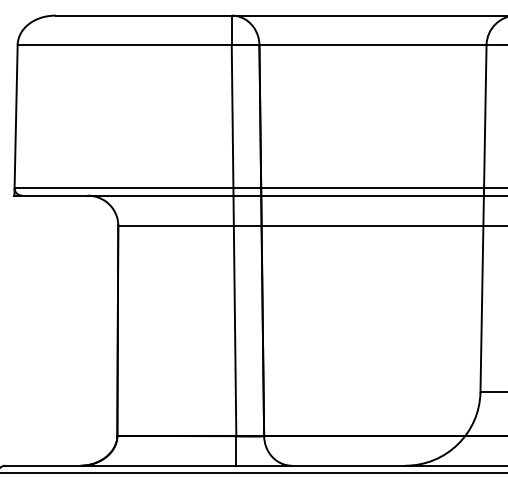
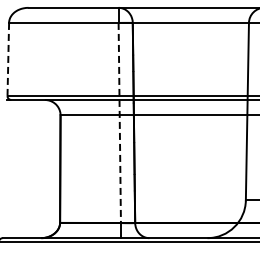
line: (16, 120) -> (8, 61), solid -> dashed
line: (233, 241) -> (119, 123), solid -> dashed

